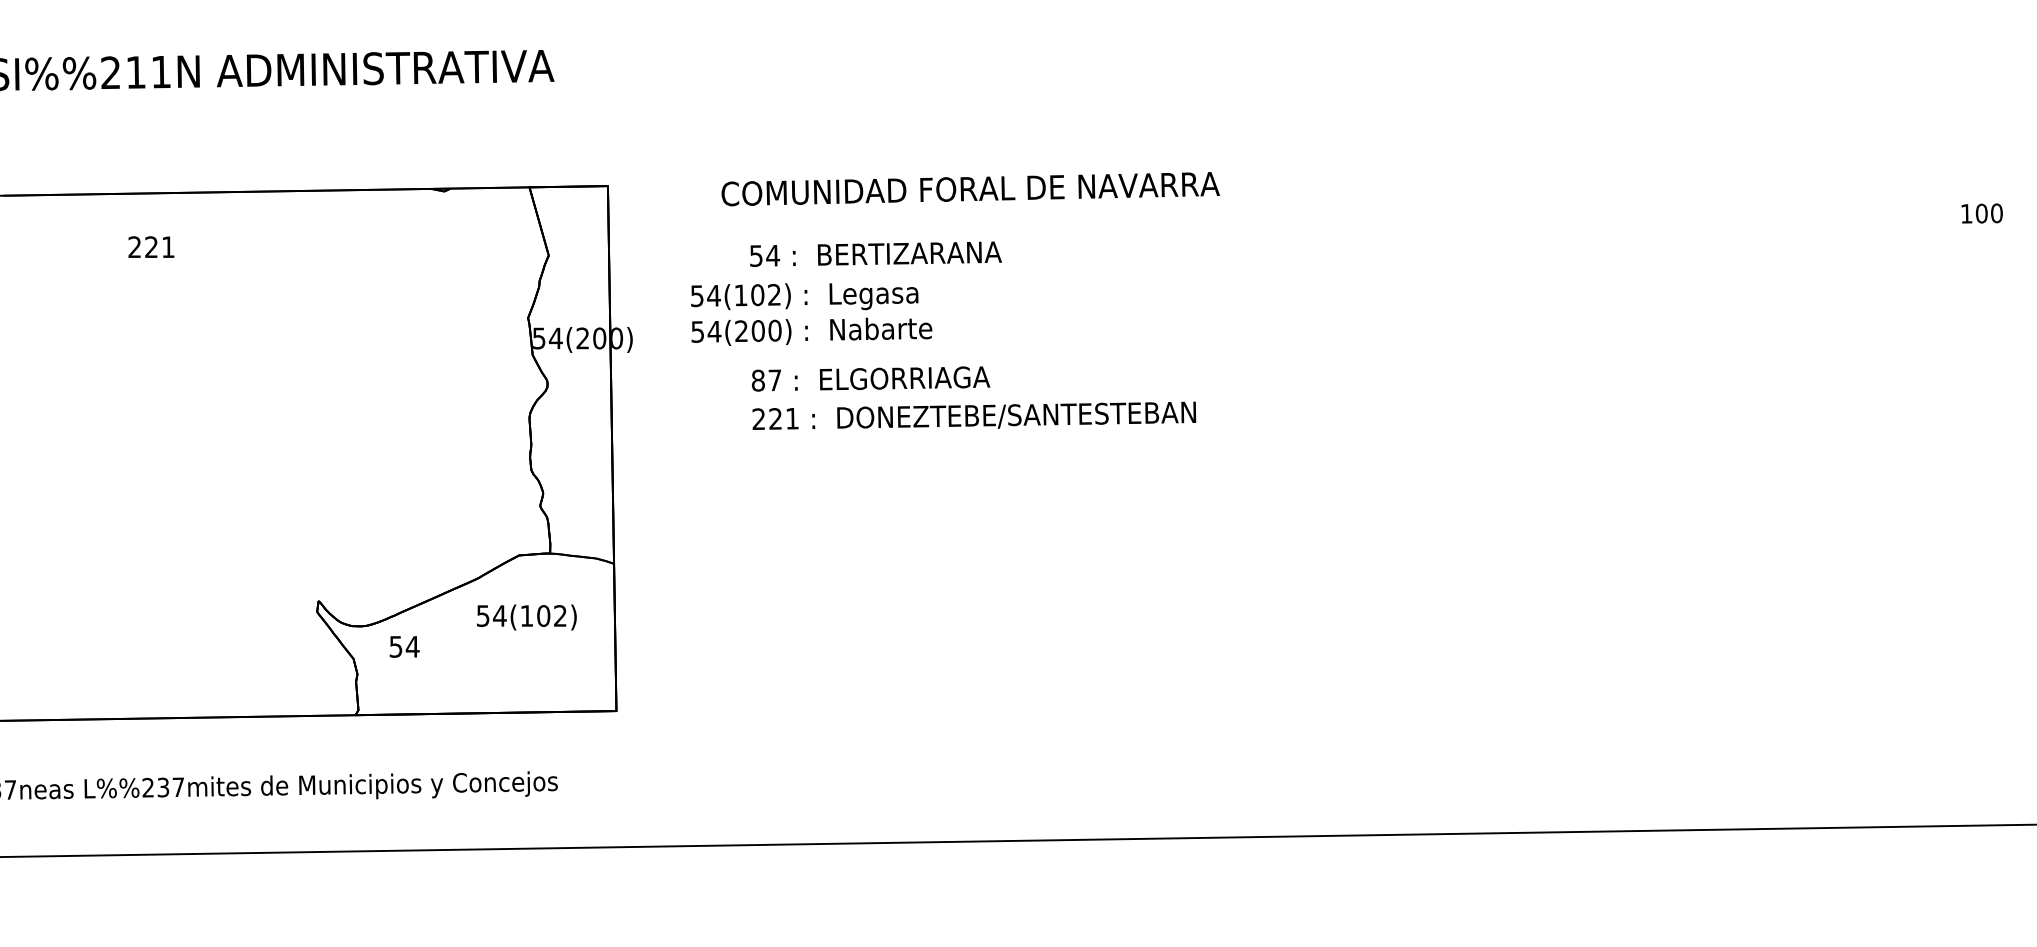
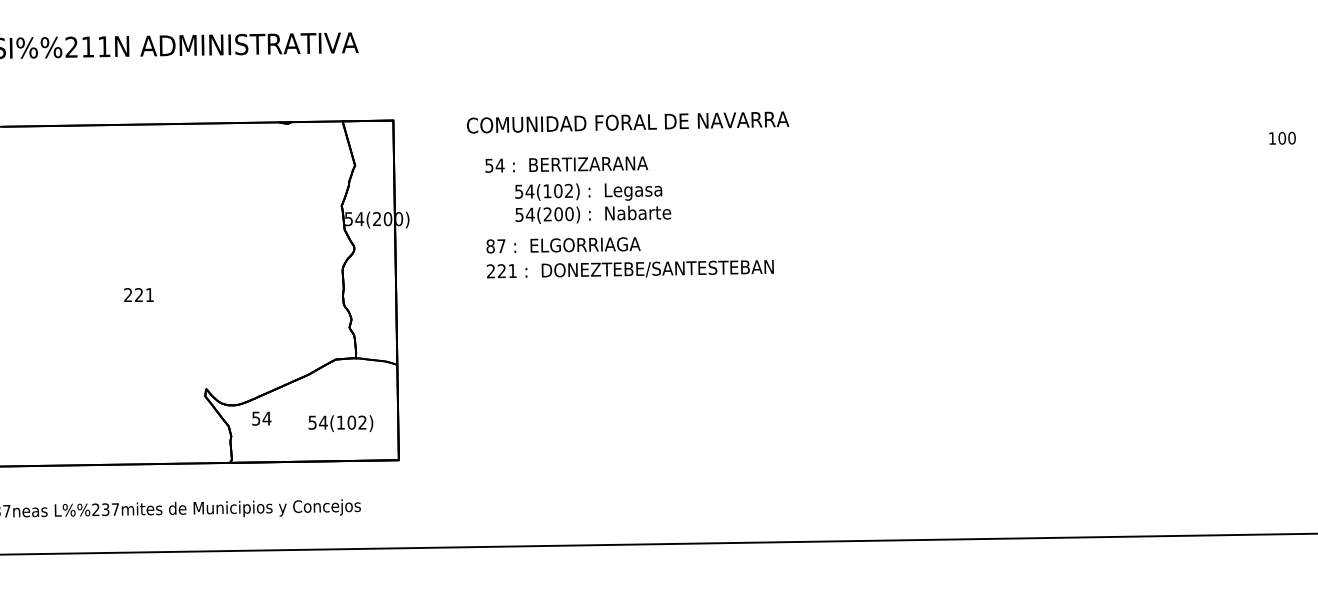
text: (150, 246) -> (138, 294), moved
text: (812, 314) -> (593, 203), moved
text: (526, 617) -> (340, 423), moved

